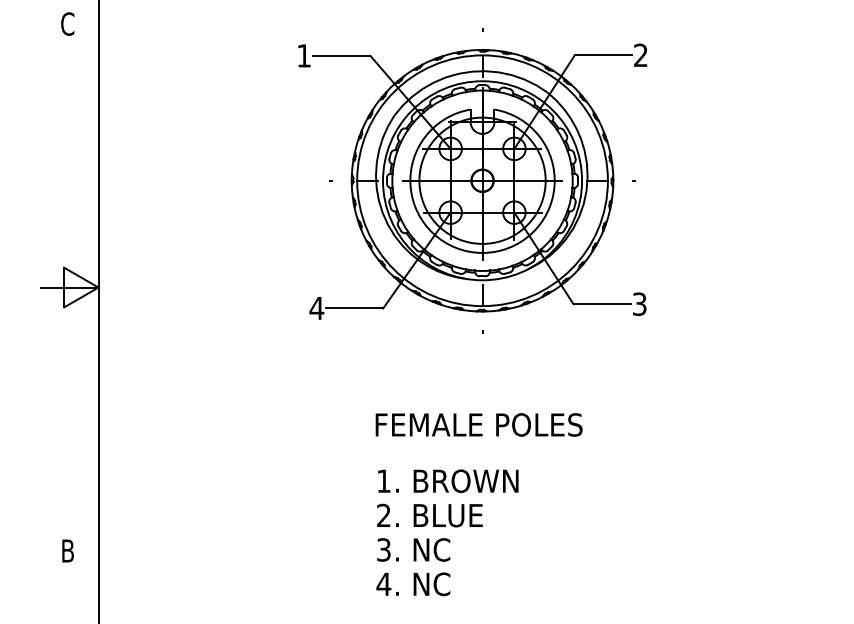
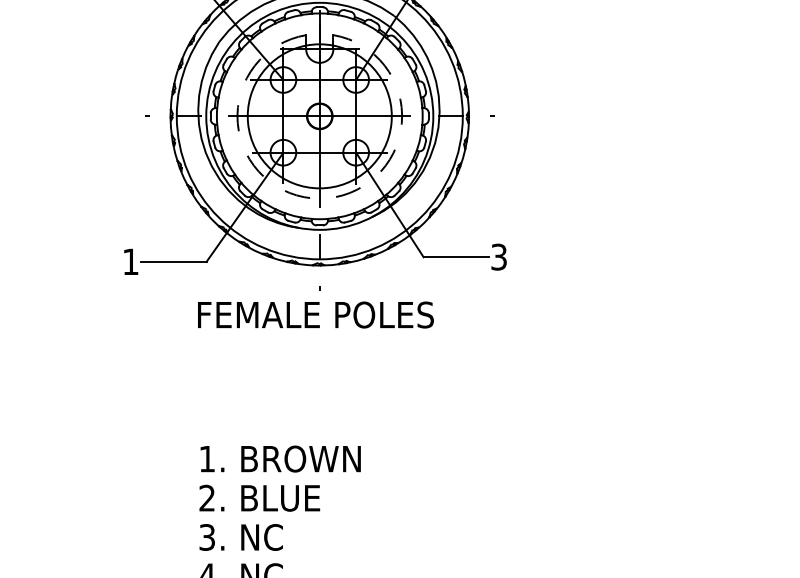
arc: (482, 252) -> (319, 198), solid -> dashed
text: (316, 308) -> (130, 262), 4 -> 1
text: (478, 424) -> (315, 314), moved

